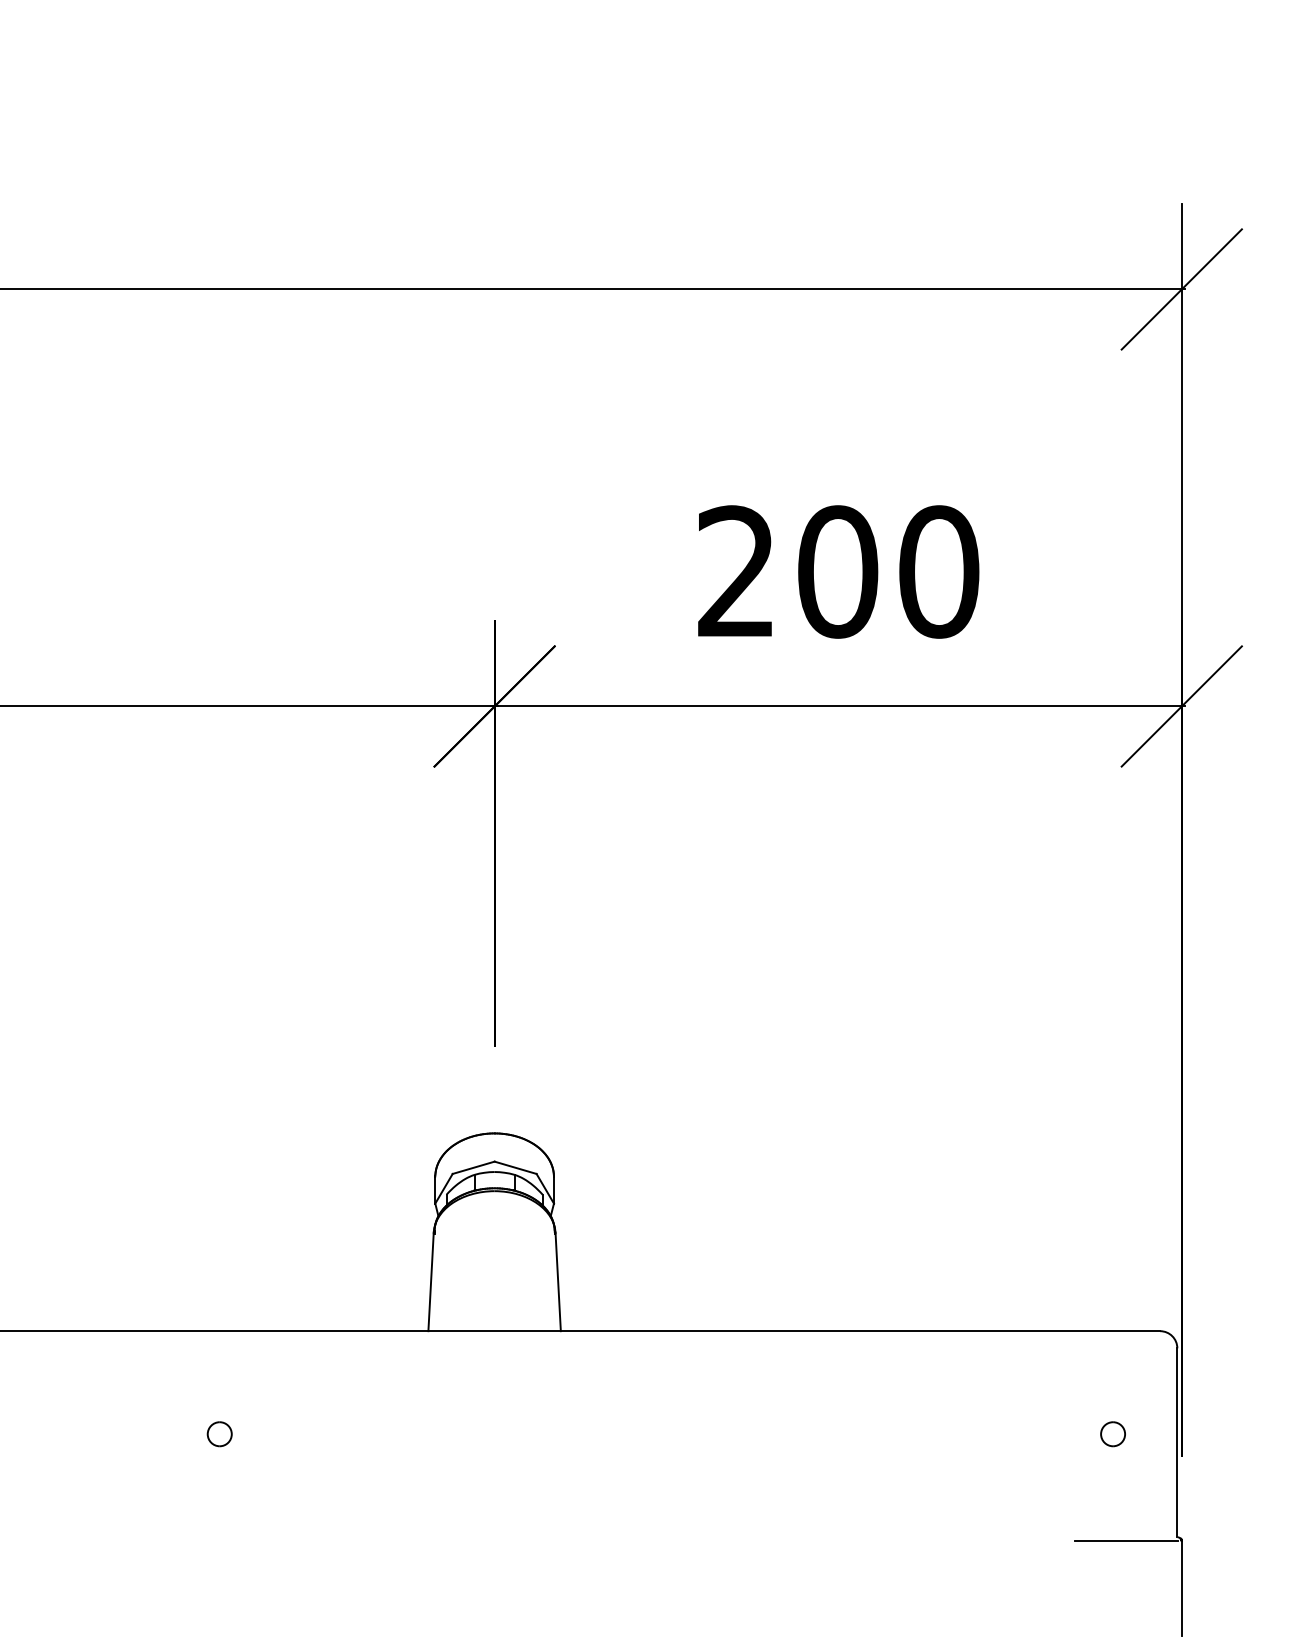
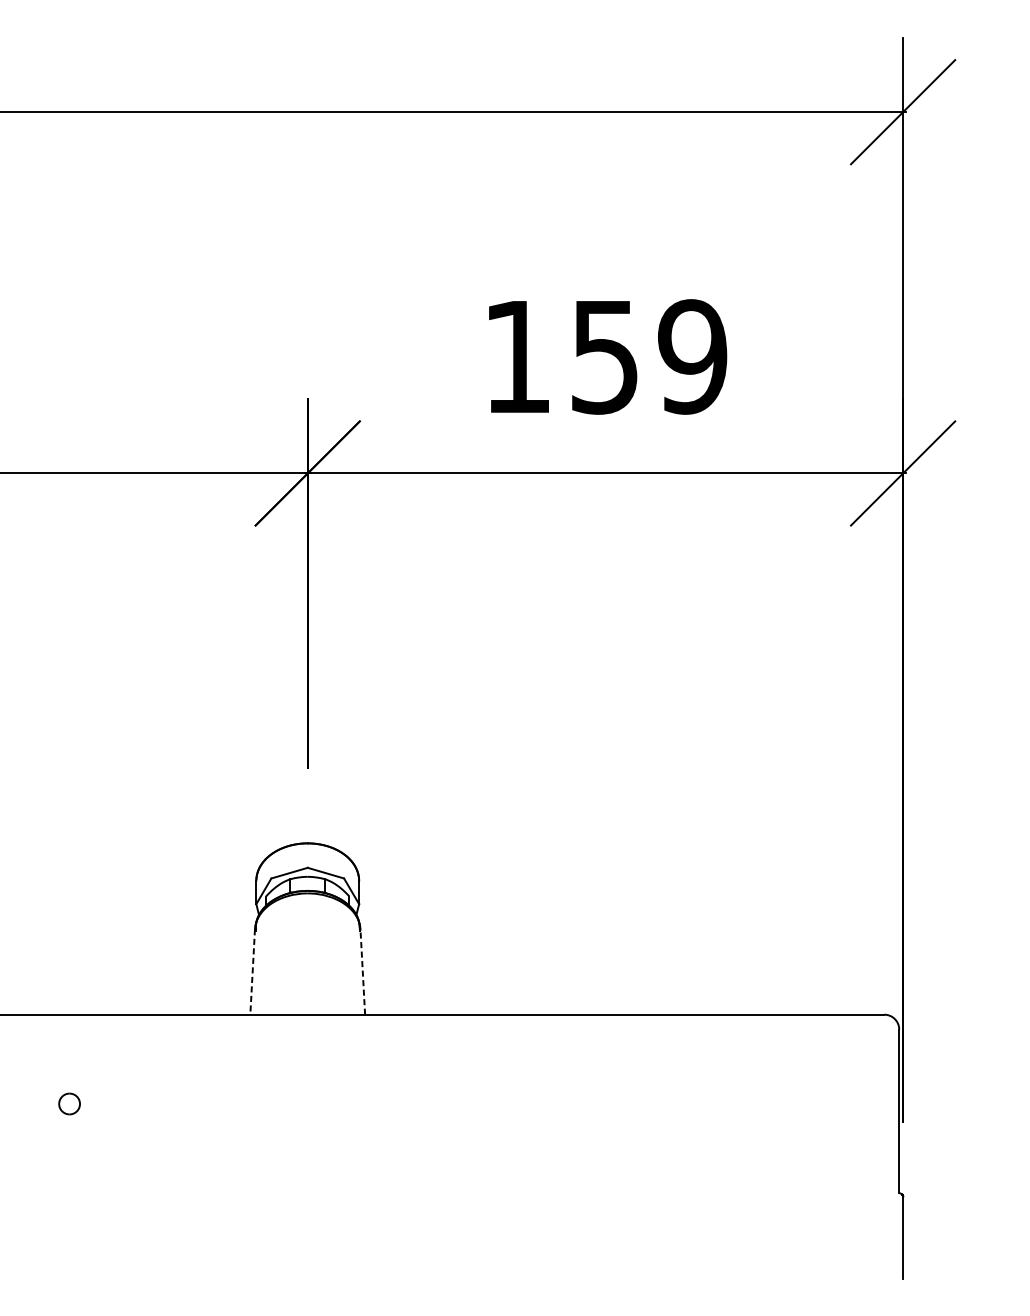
text: (838, 571) -> (605, 356), 200 -> 159
line: (558, 1281) -> (363, 971), solid -> dashed
line: (431, 1282) -> (253, 972), solid -> dashed
part: (1112, 1434) -> (843, 1104), removed
line: (1125, 1541) -> (854, 1196), removed

